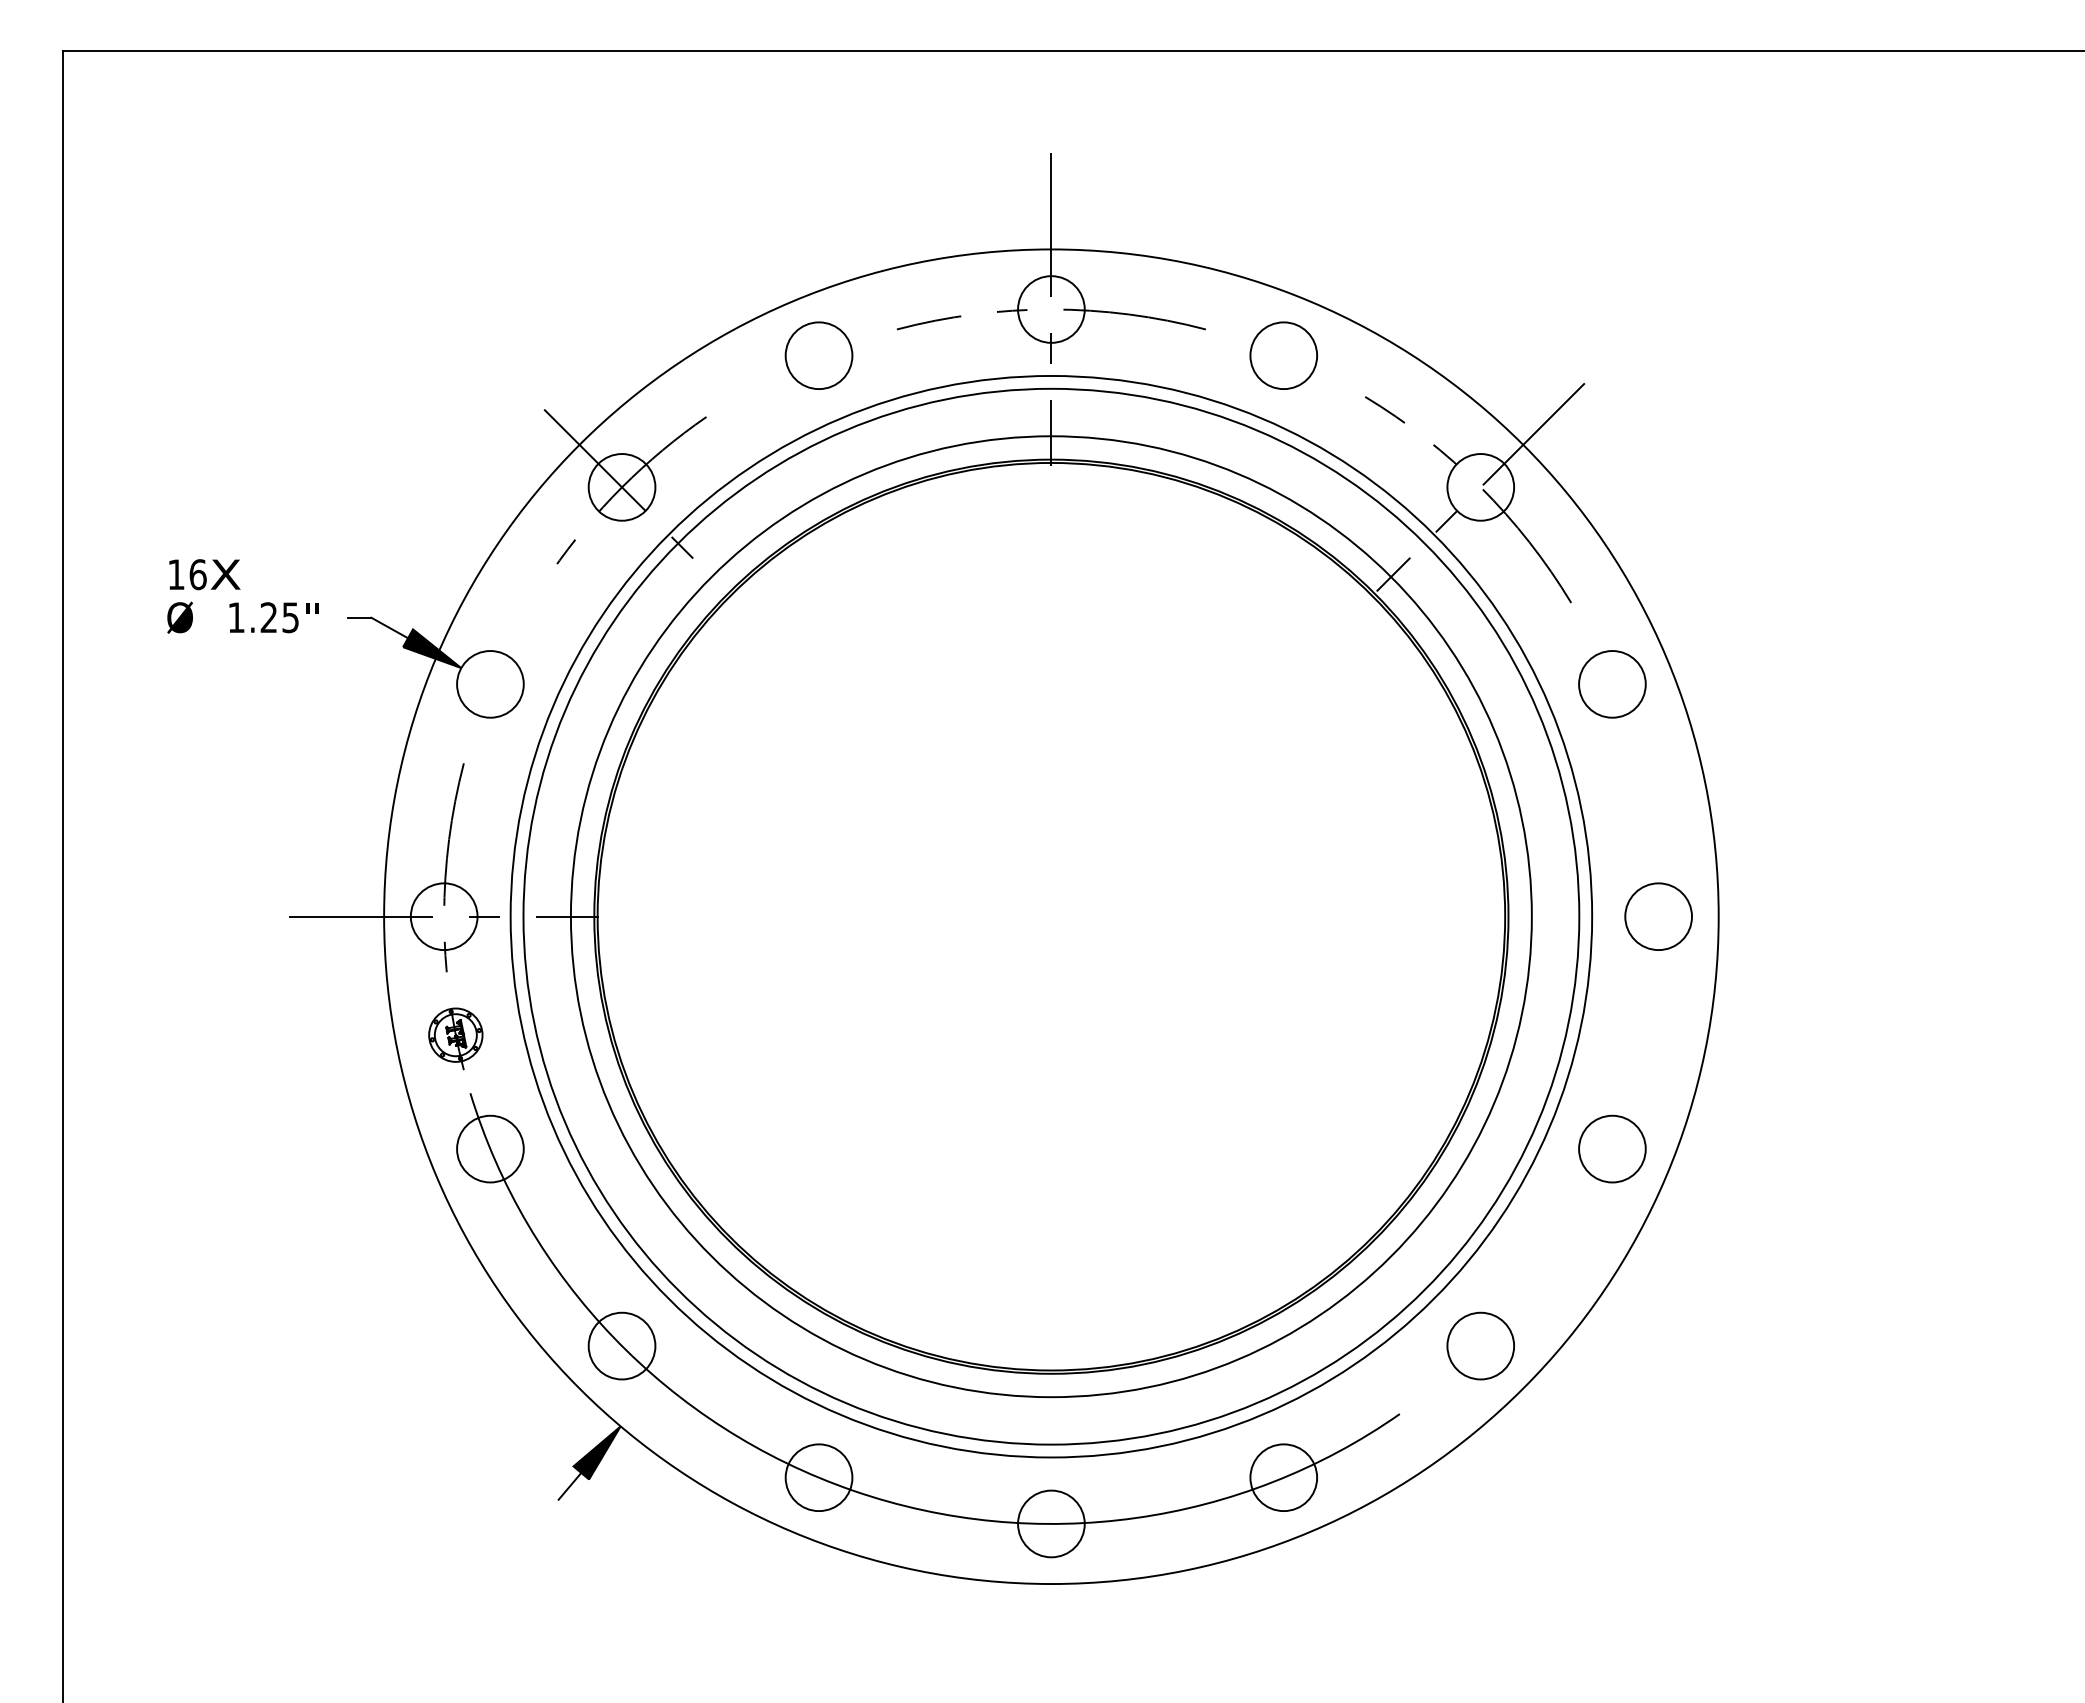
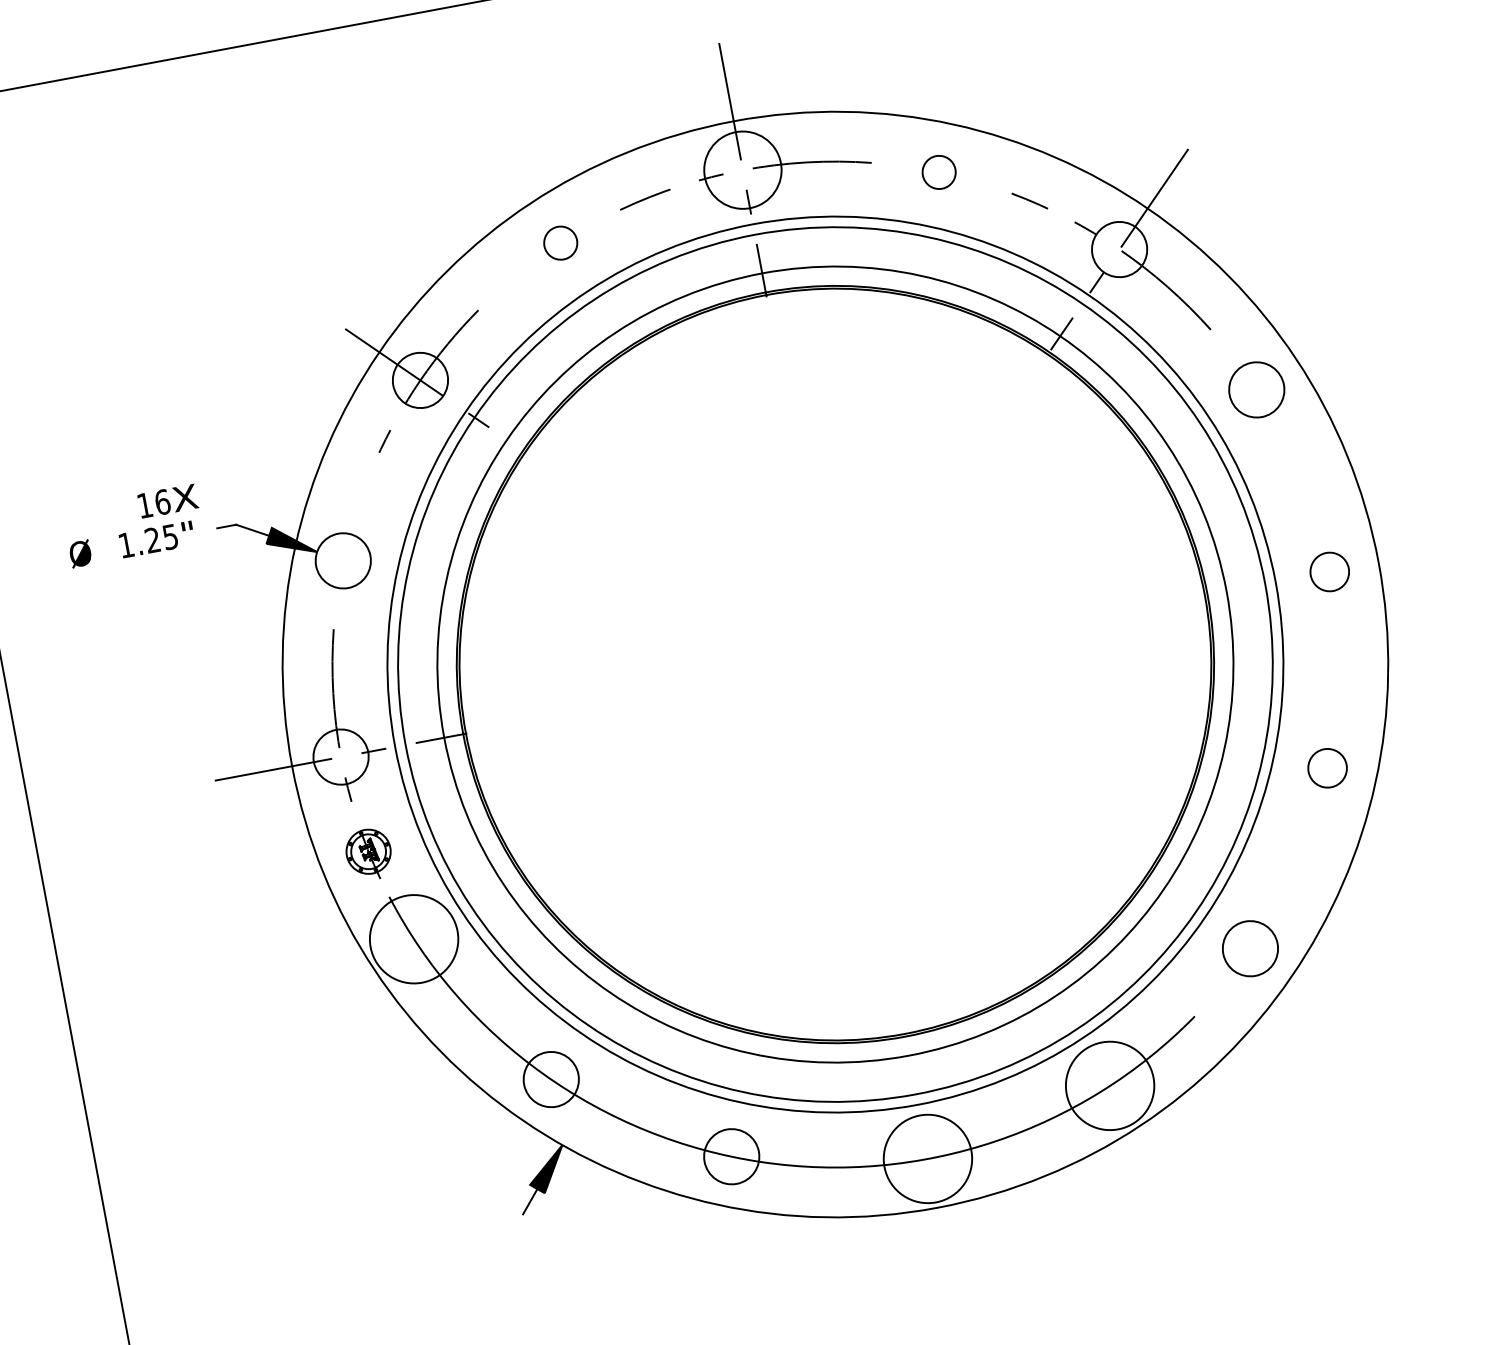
circle: (1051, 309) -> (742, 170), size x1.4
circle: (818, 355) -> (560, 243), size x0.6
circle: (1283, 355) -> (938, 172), size x0.6
text: (204, 574) -> (167, 501), moved
circle: (1658, 916) -> (1329, 571), size x0.7
circle: (490, 1148) -> (414, 938), size x1.6
circle: (1612, 1148) -> (1327, 767), size x0.7
circle: (1283, 1477) -> (1109, 1085), size x1.6
circle: (1051, 1523) -> (927, 1158), size x1.6

